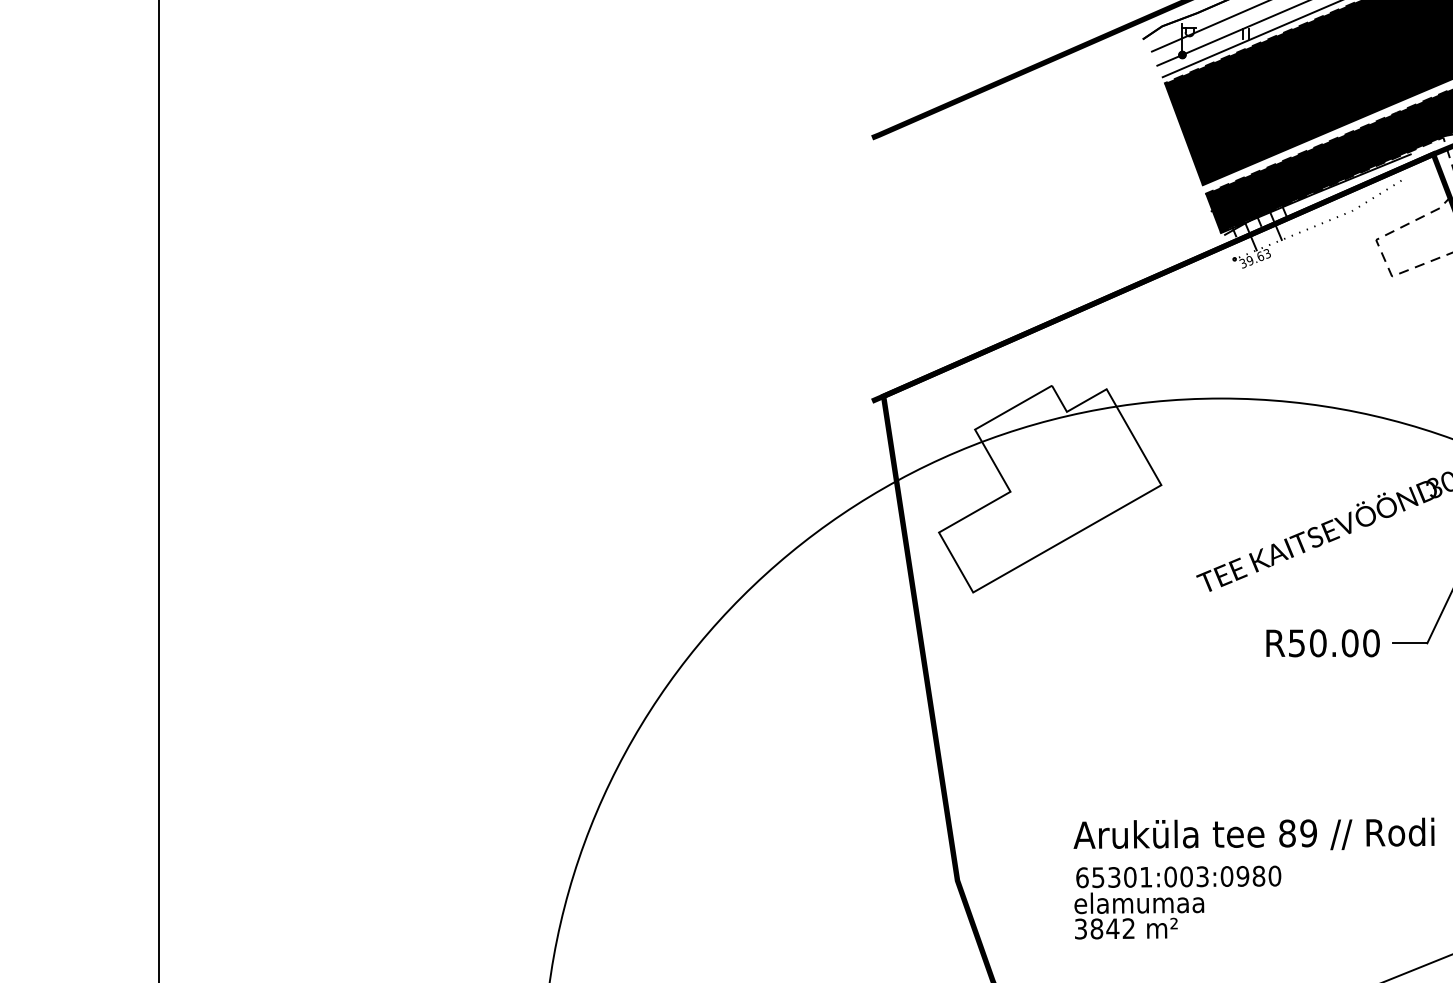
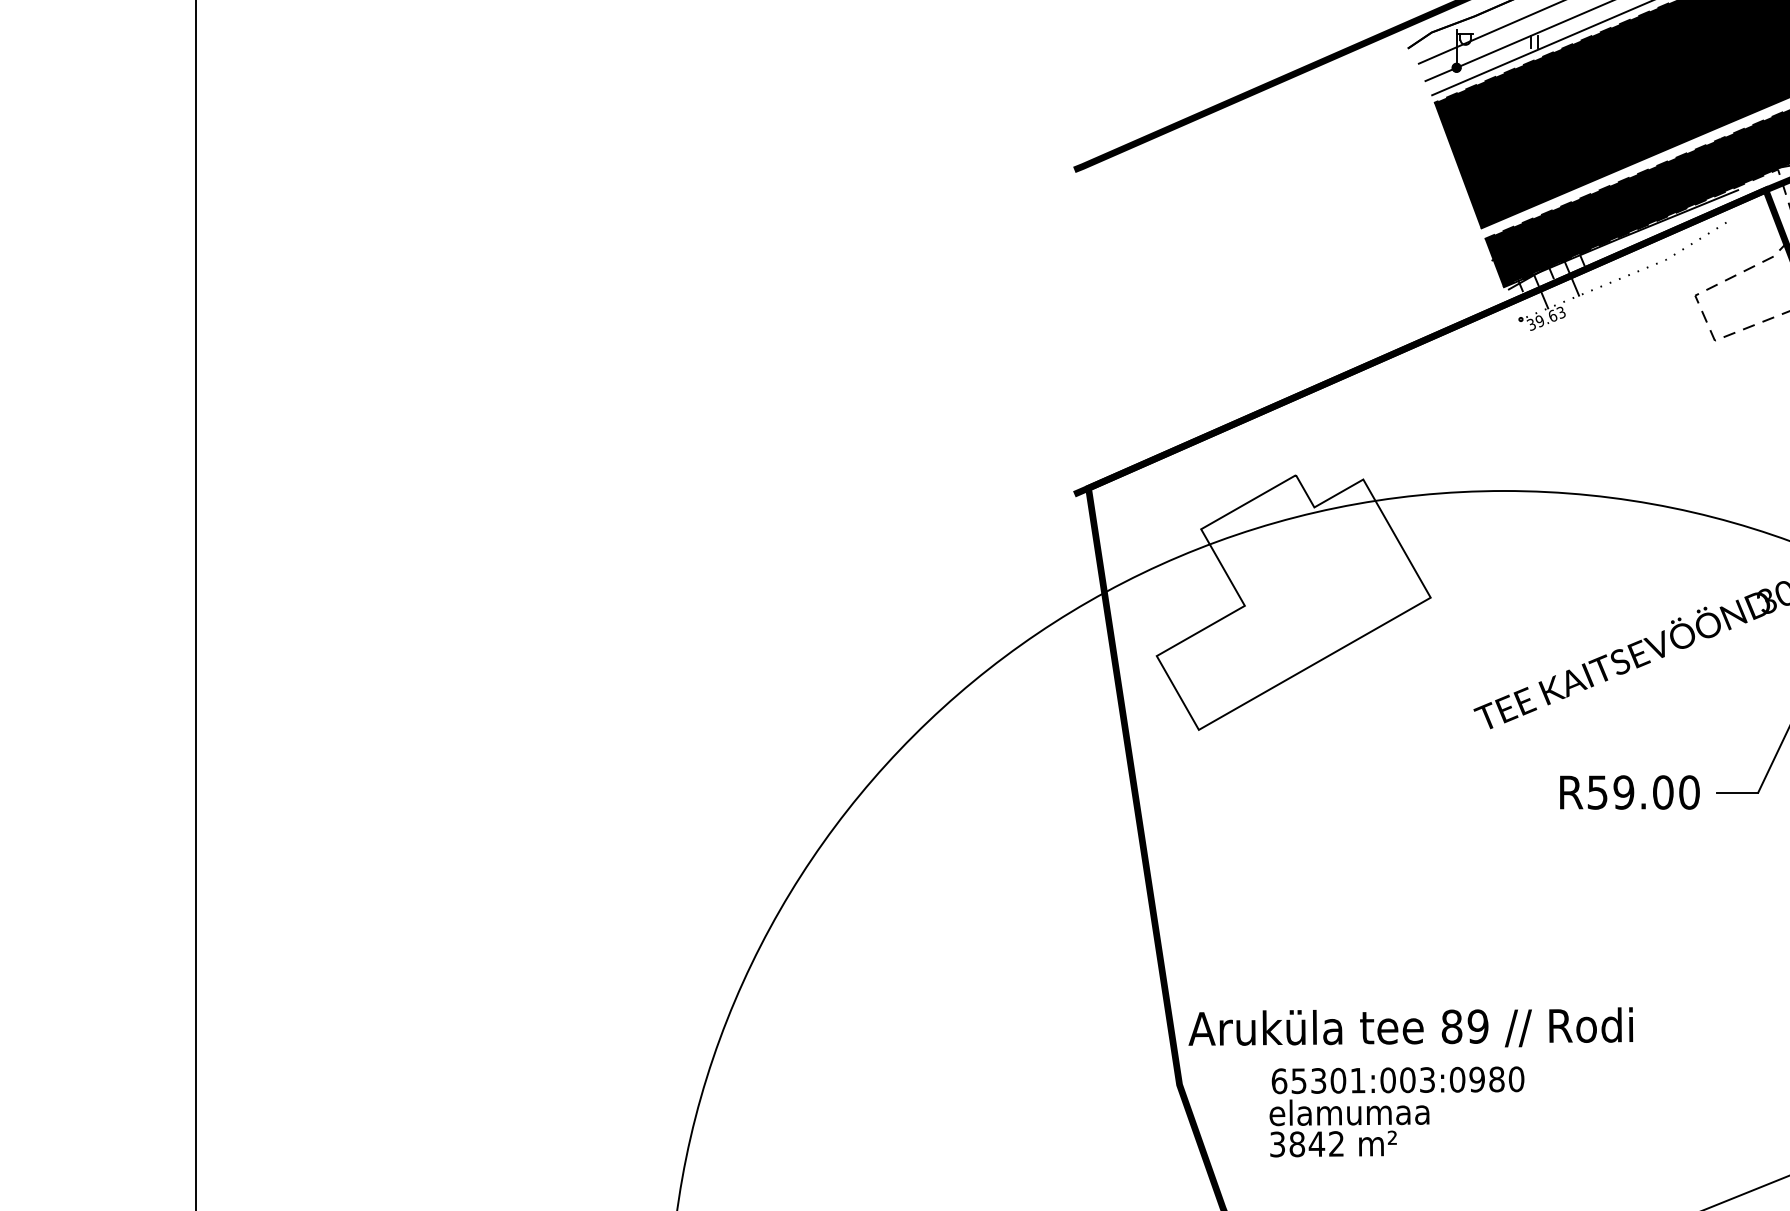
text: (1317, 643) -> (1623, 792), R50.00 -> R59.00
text: (1253, 834) -> (1410, 1027), moved
text: (1177, 902) -> (1396, 1111), moved

